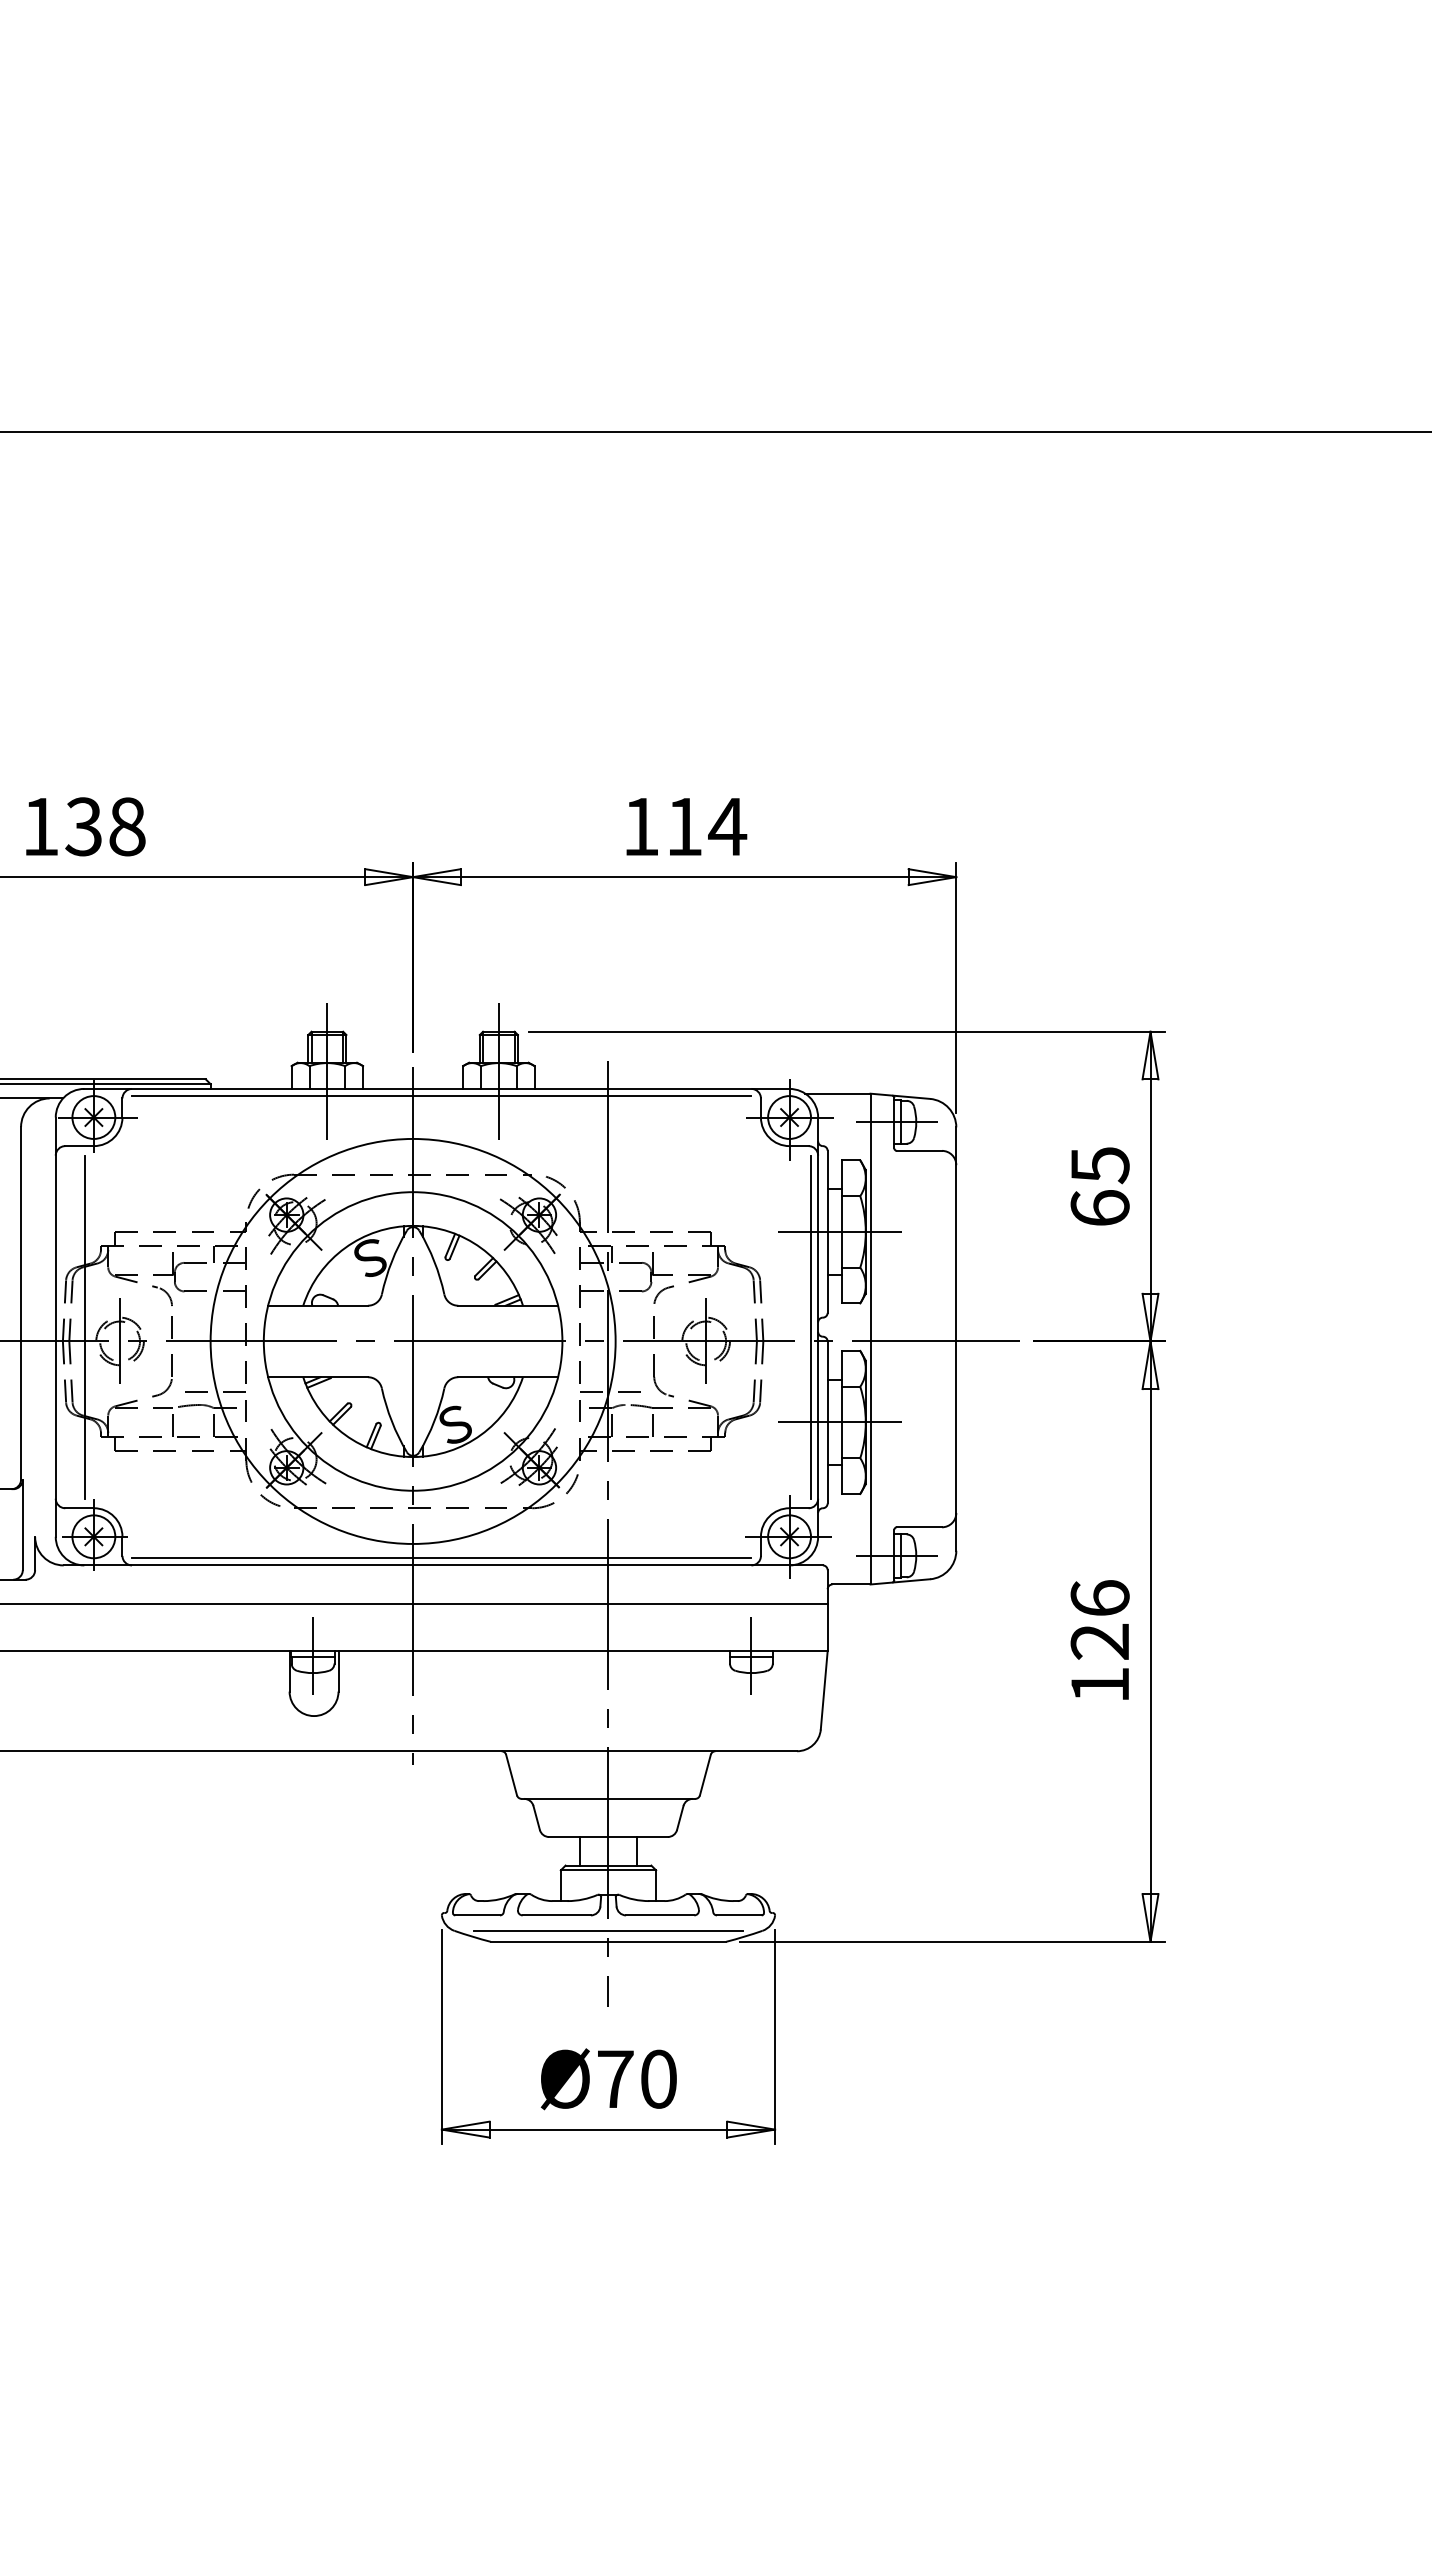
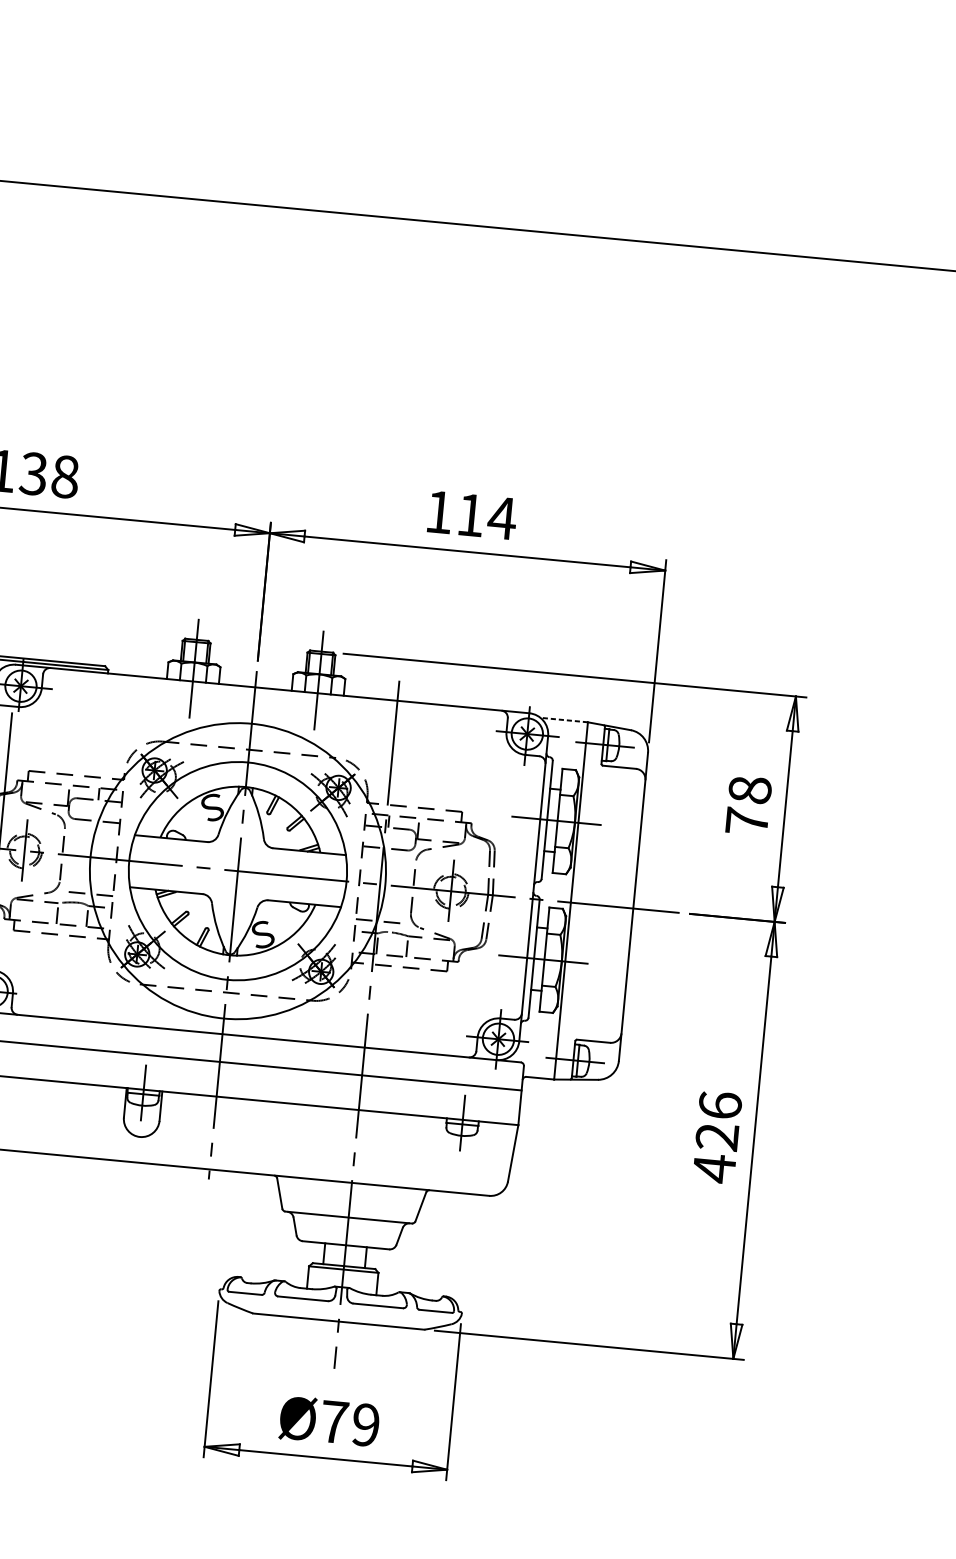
line: (837, 1093) -> (563, 719), solid -> dashed
line: (441, 1096) -> (275, 694), removed
text: (1099, 1186) -> (748, 805), 65 -> 78
line: (811, 1326) -> (528, 887), removed
line: (441, 1558) -> (243, 1031), removed
text: (1099, 1684) -> (713, 1168), 126 -> 426
line: (607, 1931) -> (338, 1314), removed
text: (658, 2078) -> (365, 1424), Ø70 -> Ø79

